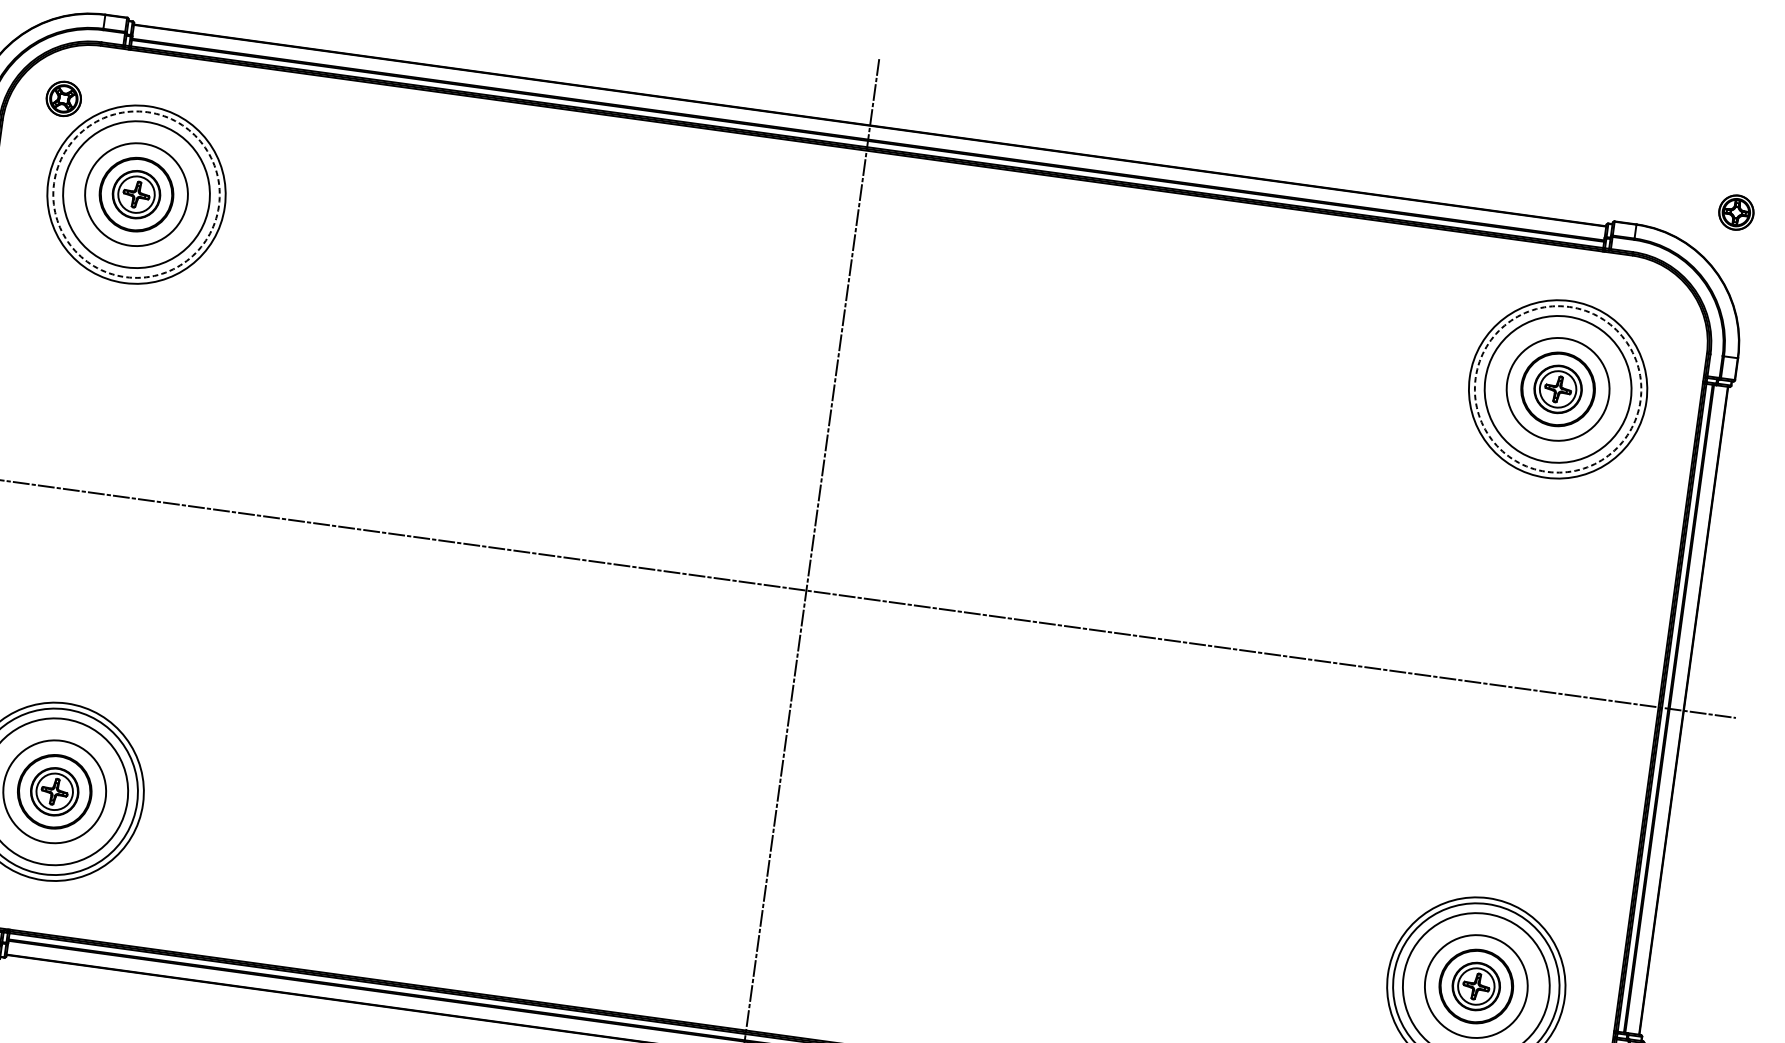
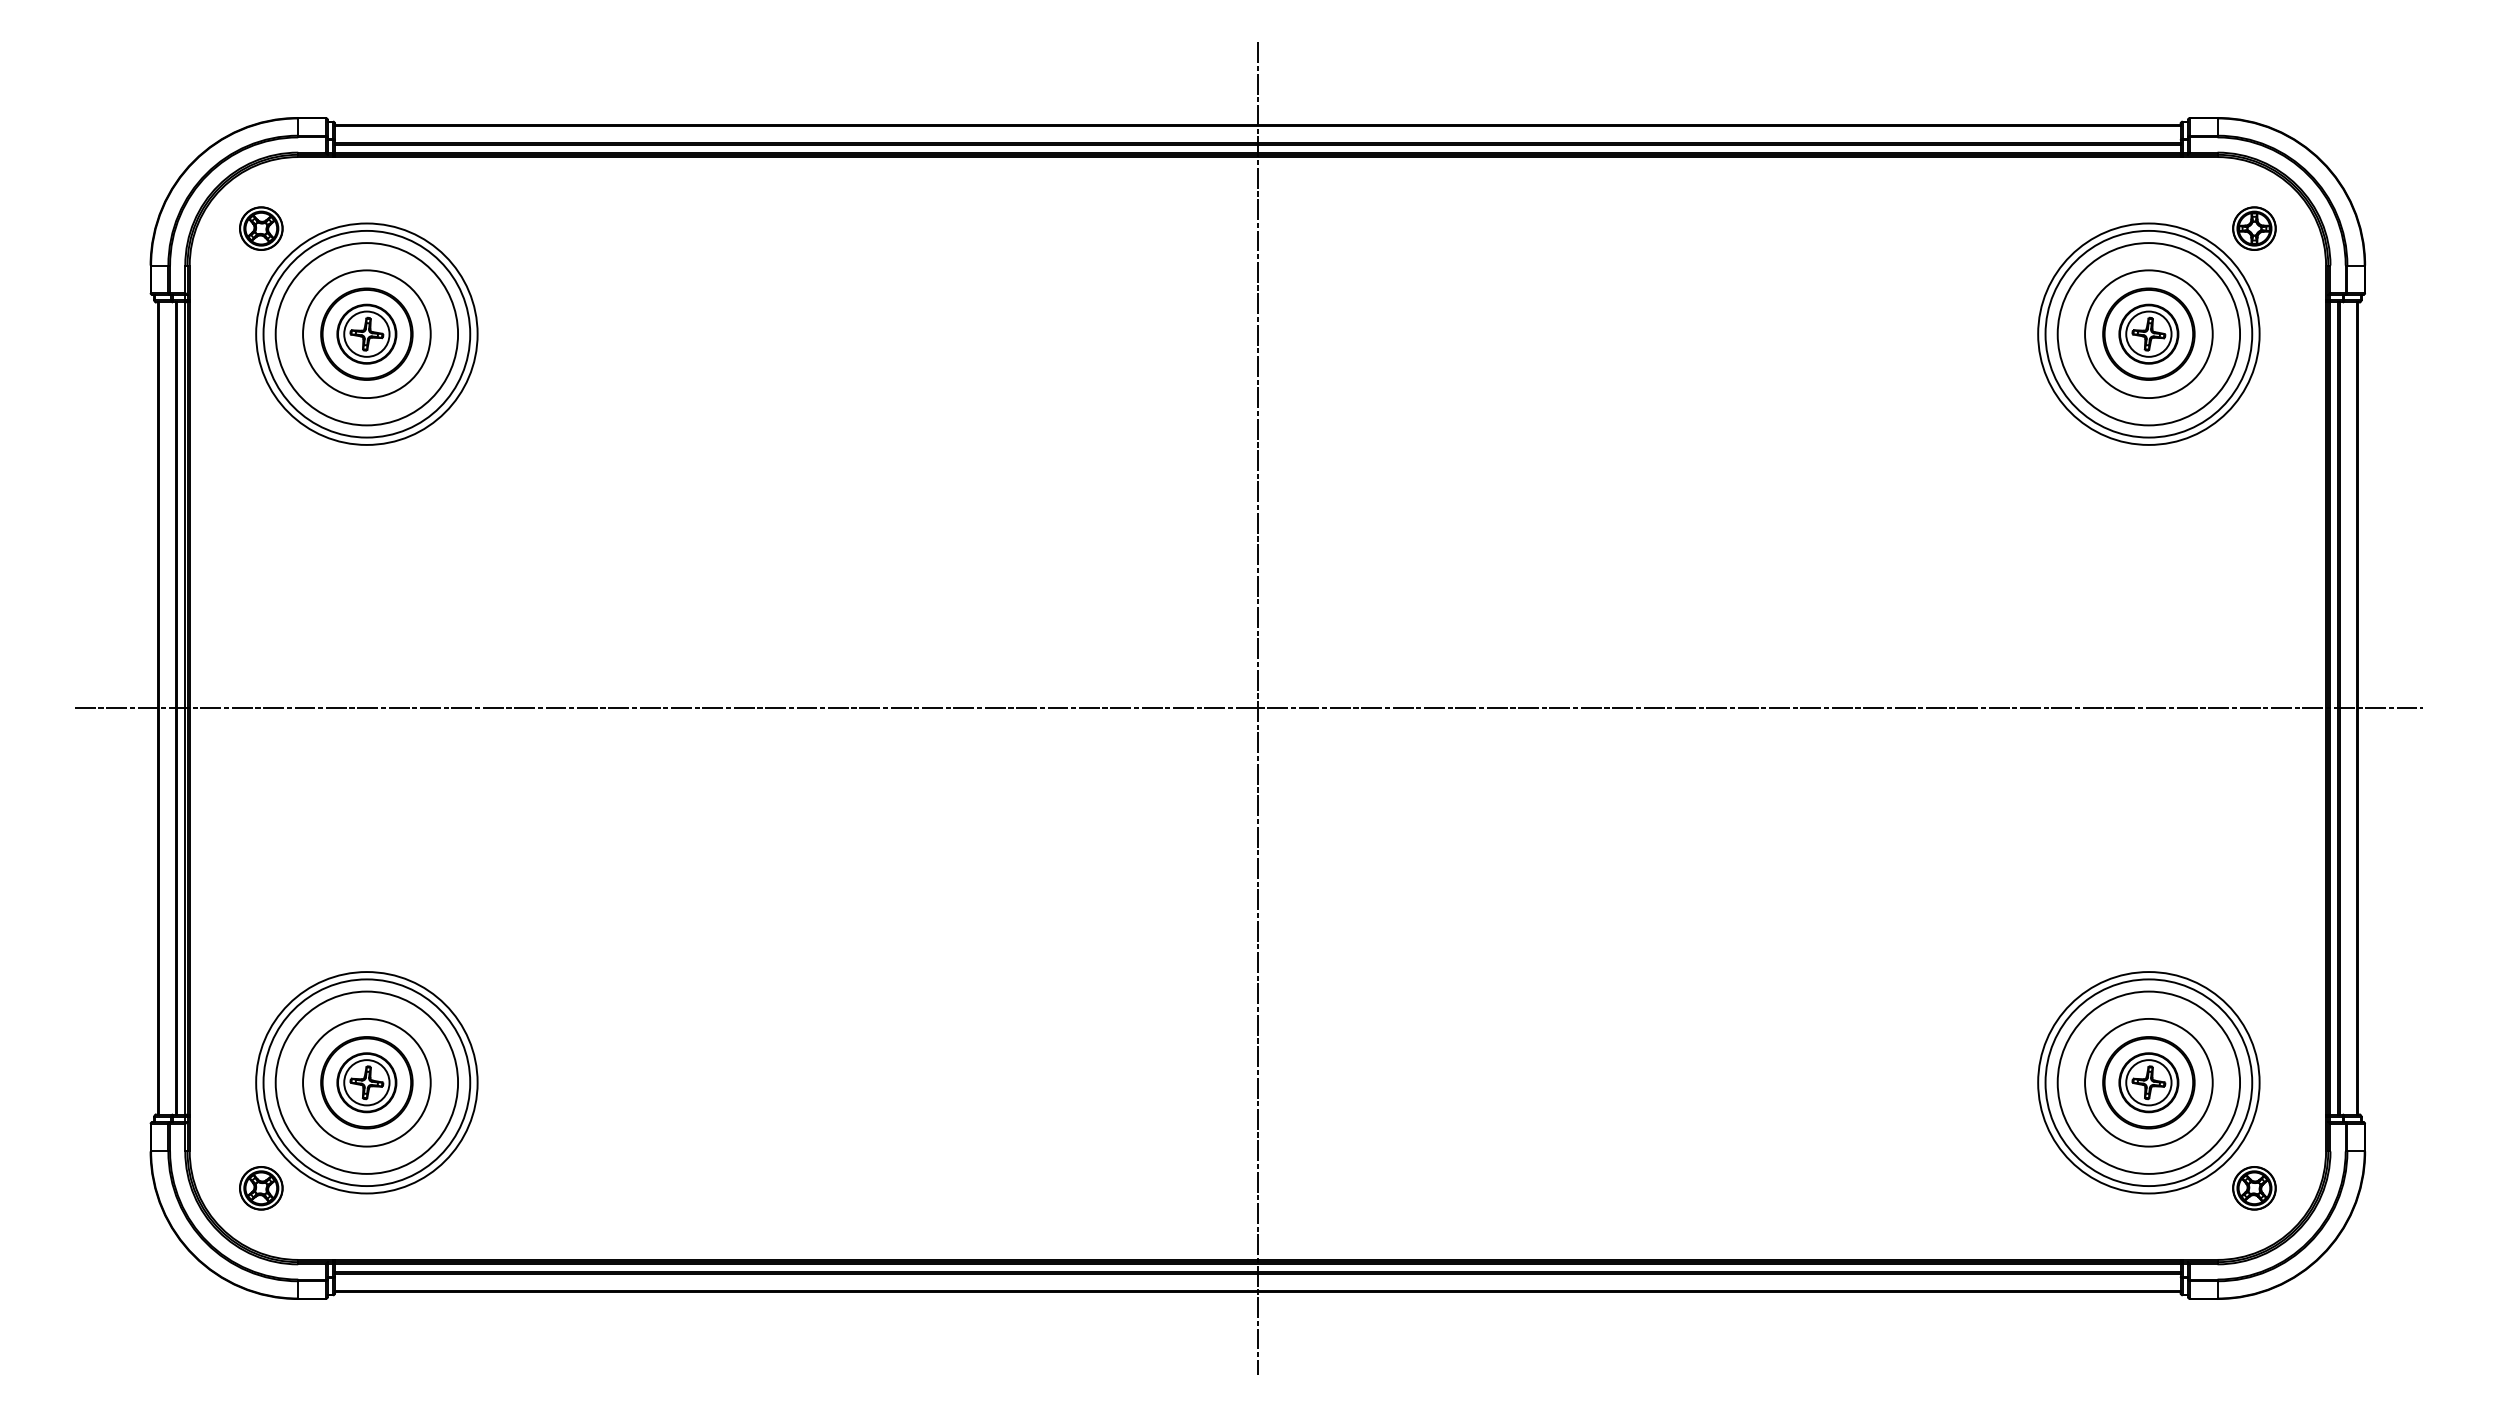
circle: (136, 194) -> (366, 333), dashed -> solid
part: (1736, 212) -> (2254, 228), moved
circle: (1557, 388) -> (2148, 333), dashed -> solid

